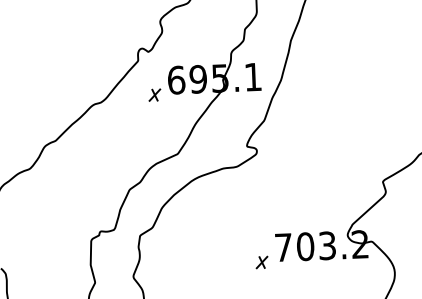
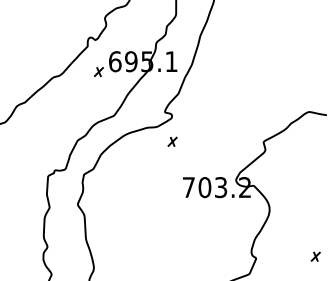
part: (261, 262) -> (172, 141), moved

